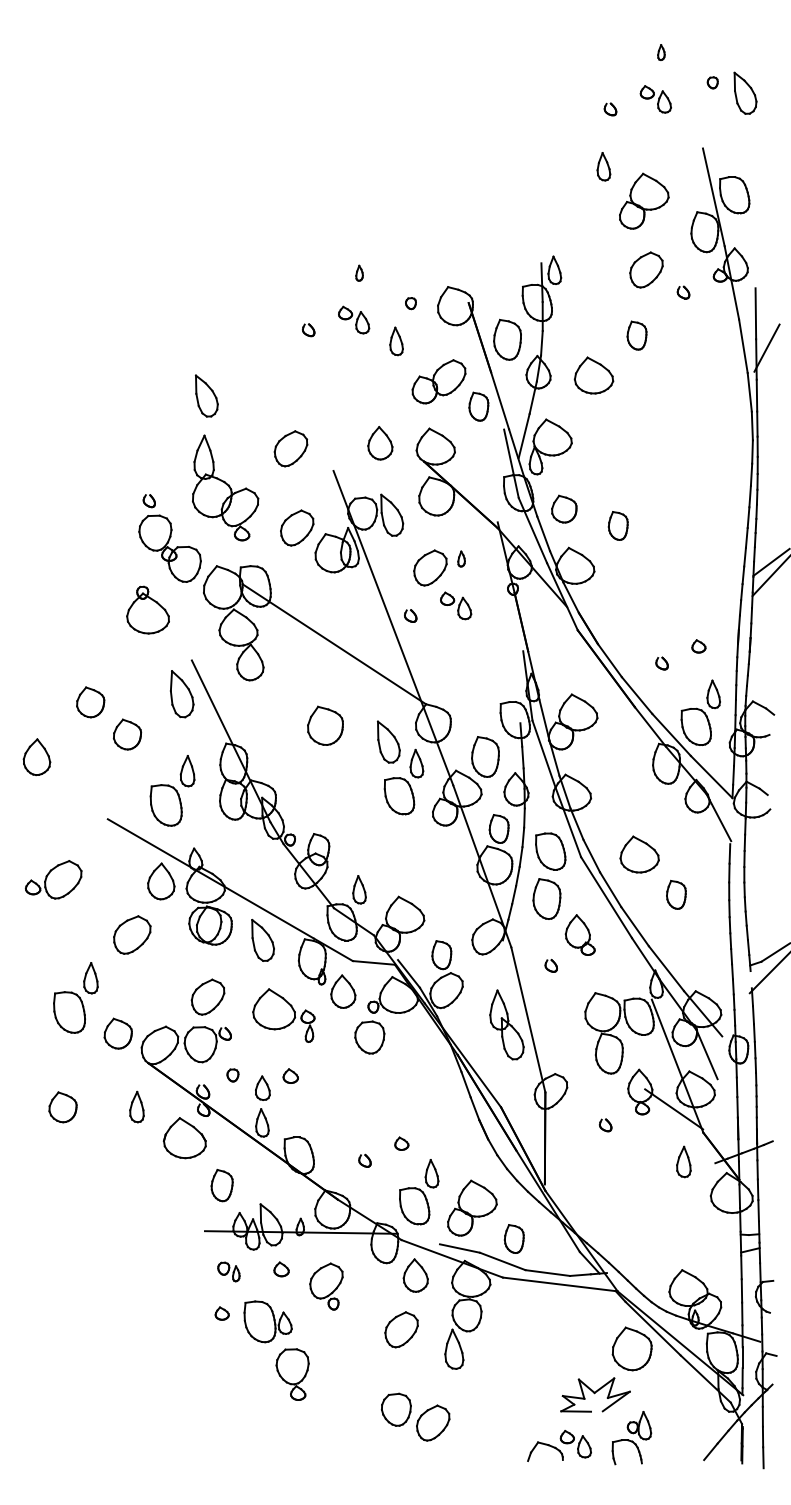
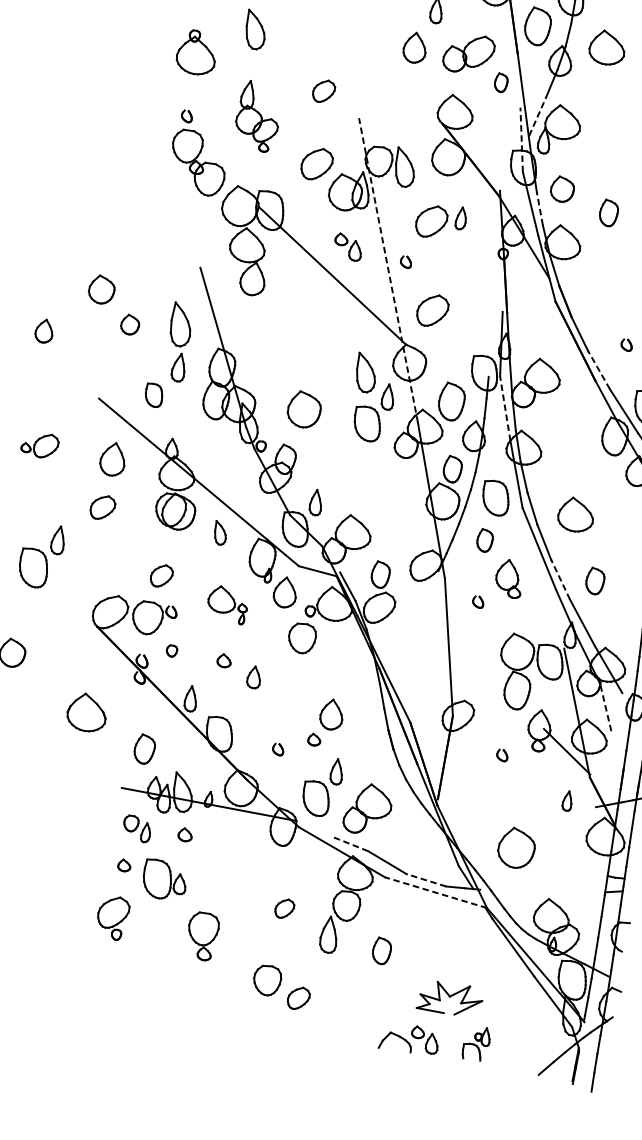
part: (593, 375) -> (607, 47), moved
part: (478, 406) -> (500, 82), size x0.7
line: (524, 436) -> (537, 117), solid -> dashed
part: (380, 443) -> (415, 48), moved
part: (290, 448) -> (323, 90), size x0.7
line: (511, 463) -> (521, 139), solid -> dashed
part: (225, 487) -> (258, 116), size x0.7
line: (543, 533) -> (539, 208), solid -> dashed
part: (461, 558) -> (461, 217), size x1.6
part: (456, 605) -> (348, 246), moved
part: (147, 609) -> (196, 51), moved
line: (393, 627) -> (388, 269), solid -> dashed
part: (448, 662) -> (433, 310), added
part: (182, 694) -> (181, 325), moved
line: (637, 695) -> (599, 370), solid -> dashed
part: (325, 725) -> (304, 409), moved
part: (127, 734) -> (130, 324), size x0.7
line: (543, 753) -> (504, 407), solid -> dashed
part: (36, 757) -> (43, 331), size x0.7
part: (165, 805) -> (153, 395), size x0.6
part: (53, 879) -> (40, 444), size x0.7
part: (161, 881) -> (113, 459), moved
part: (676, 894) -> (595, 580), moved
part: (546, 898) -> (484, 540), size x0.6
line: (635, 926) -> (560, 579), solid -> dashed
part: (132, 934) -> (103, 507), size x0.7
part: (262, 940) -> (220, 533), size x0.6
part: (207, 996) -> (161, 575), size x0.7
part: (283, 1015) -> (227, 604), size x0.7
part: (506, 1024) -> (428, 648), removed
part: (117, 1033) -> (73, 594), removed
line: (707, 1054) -> (606, 707), solid -> dashed
part: (262, 1087) -> (254, 676), moved
part: (136, 1106) -> (79, 663), removed
part: (184, 1138) -> (86, 712), moved
part: (683, 1161) -> (567, 800), size x0.7
part: (513, 1238) -> (381, 950), moved
line: (459, 1248) -> (350, 844), solid -> dashed
part: (228, 1271) -> (136, 828), size x1.4
line: (547, 1272) -> (426, 879), solid -> dashed
part: (415, 1275) -> (331, 714), moved
line: (560, 1284) -> (436, 892), solid -> dashed
part: (326, 1286) -> (112, 917), moved
part: (401, 1329) -> (284, 908), size x0.6
part: (631, 1348) -> (516, 847), moved
part: (292, 1374) -> (202, 936), moved
part: (433, 1422) -> (299, 997), size x0.7
part: (631, 1438) -> (476, 1043), size x0.7

